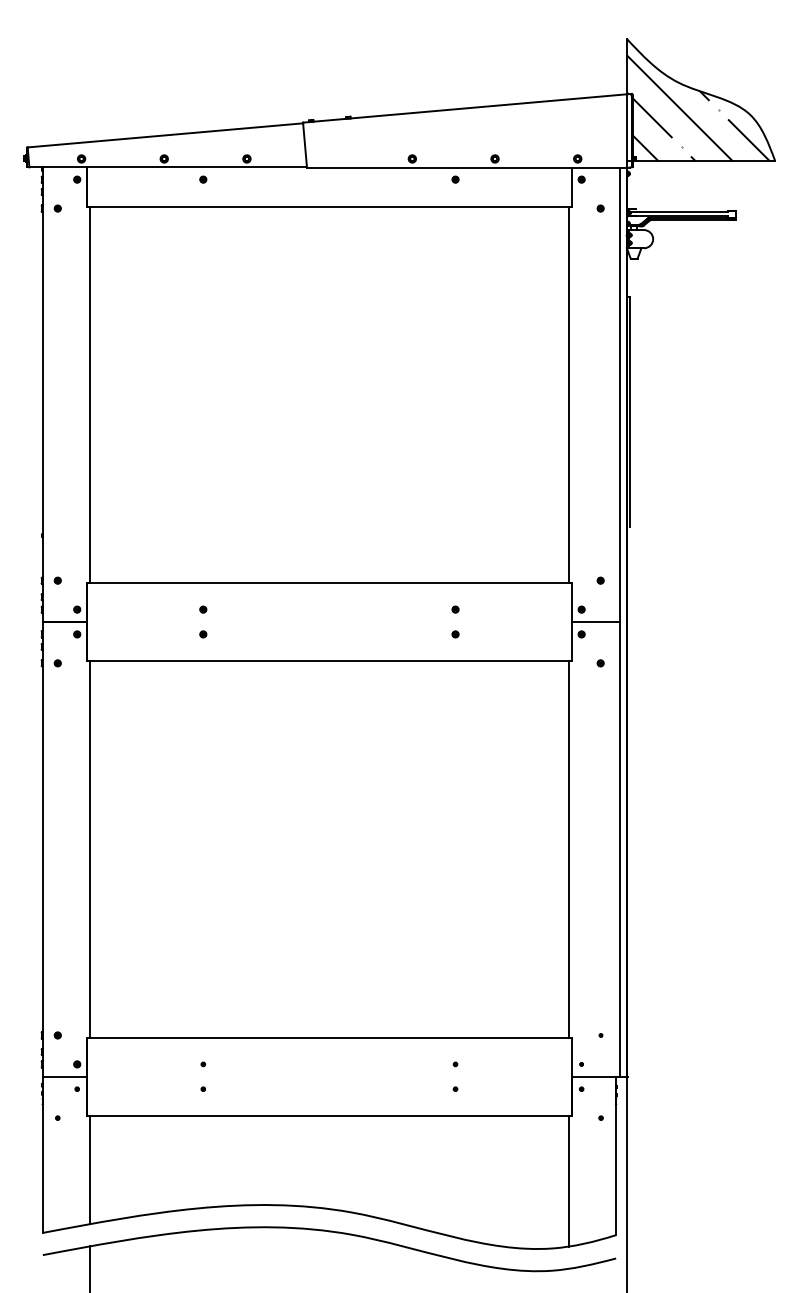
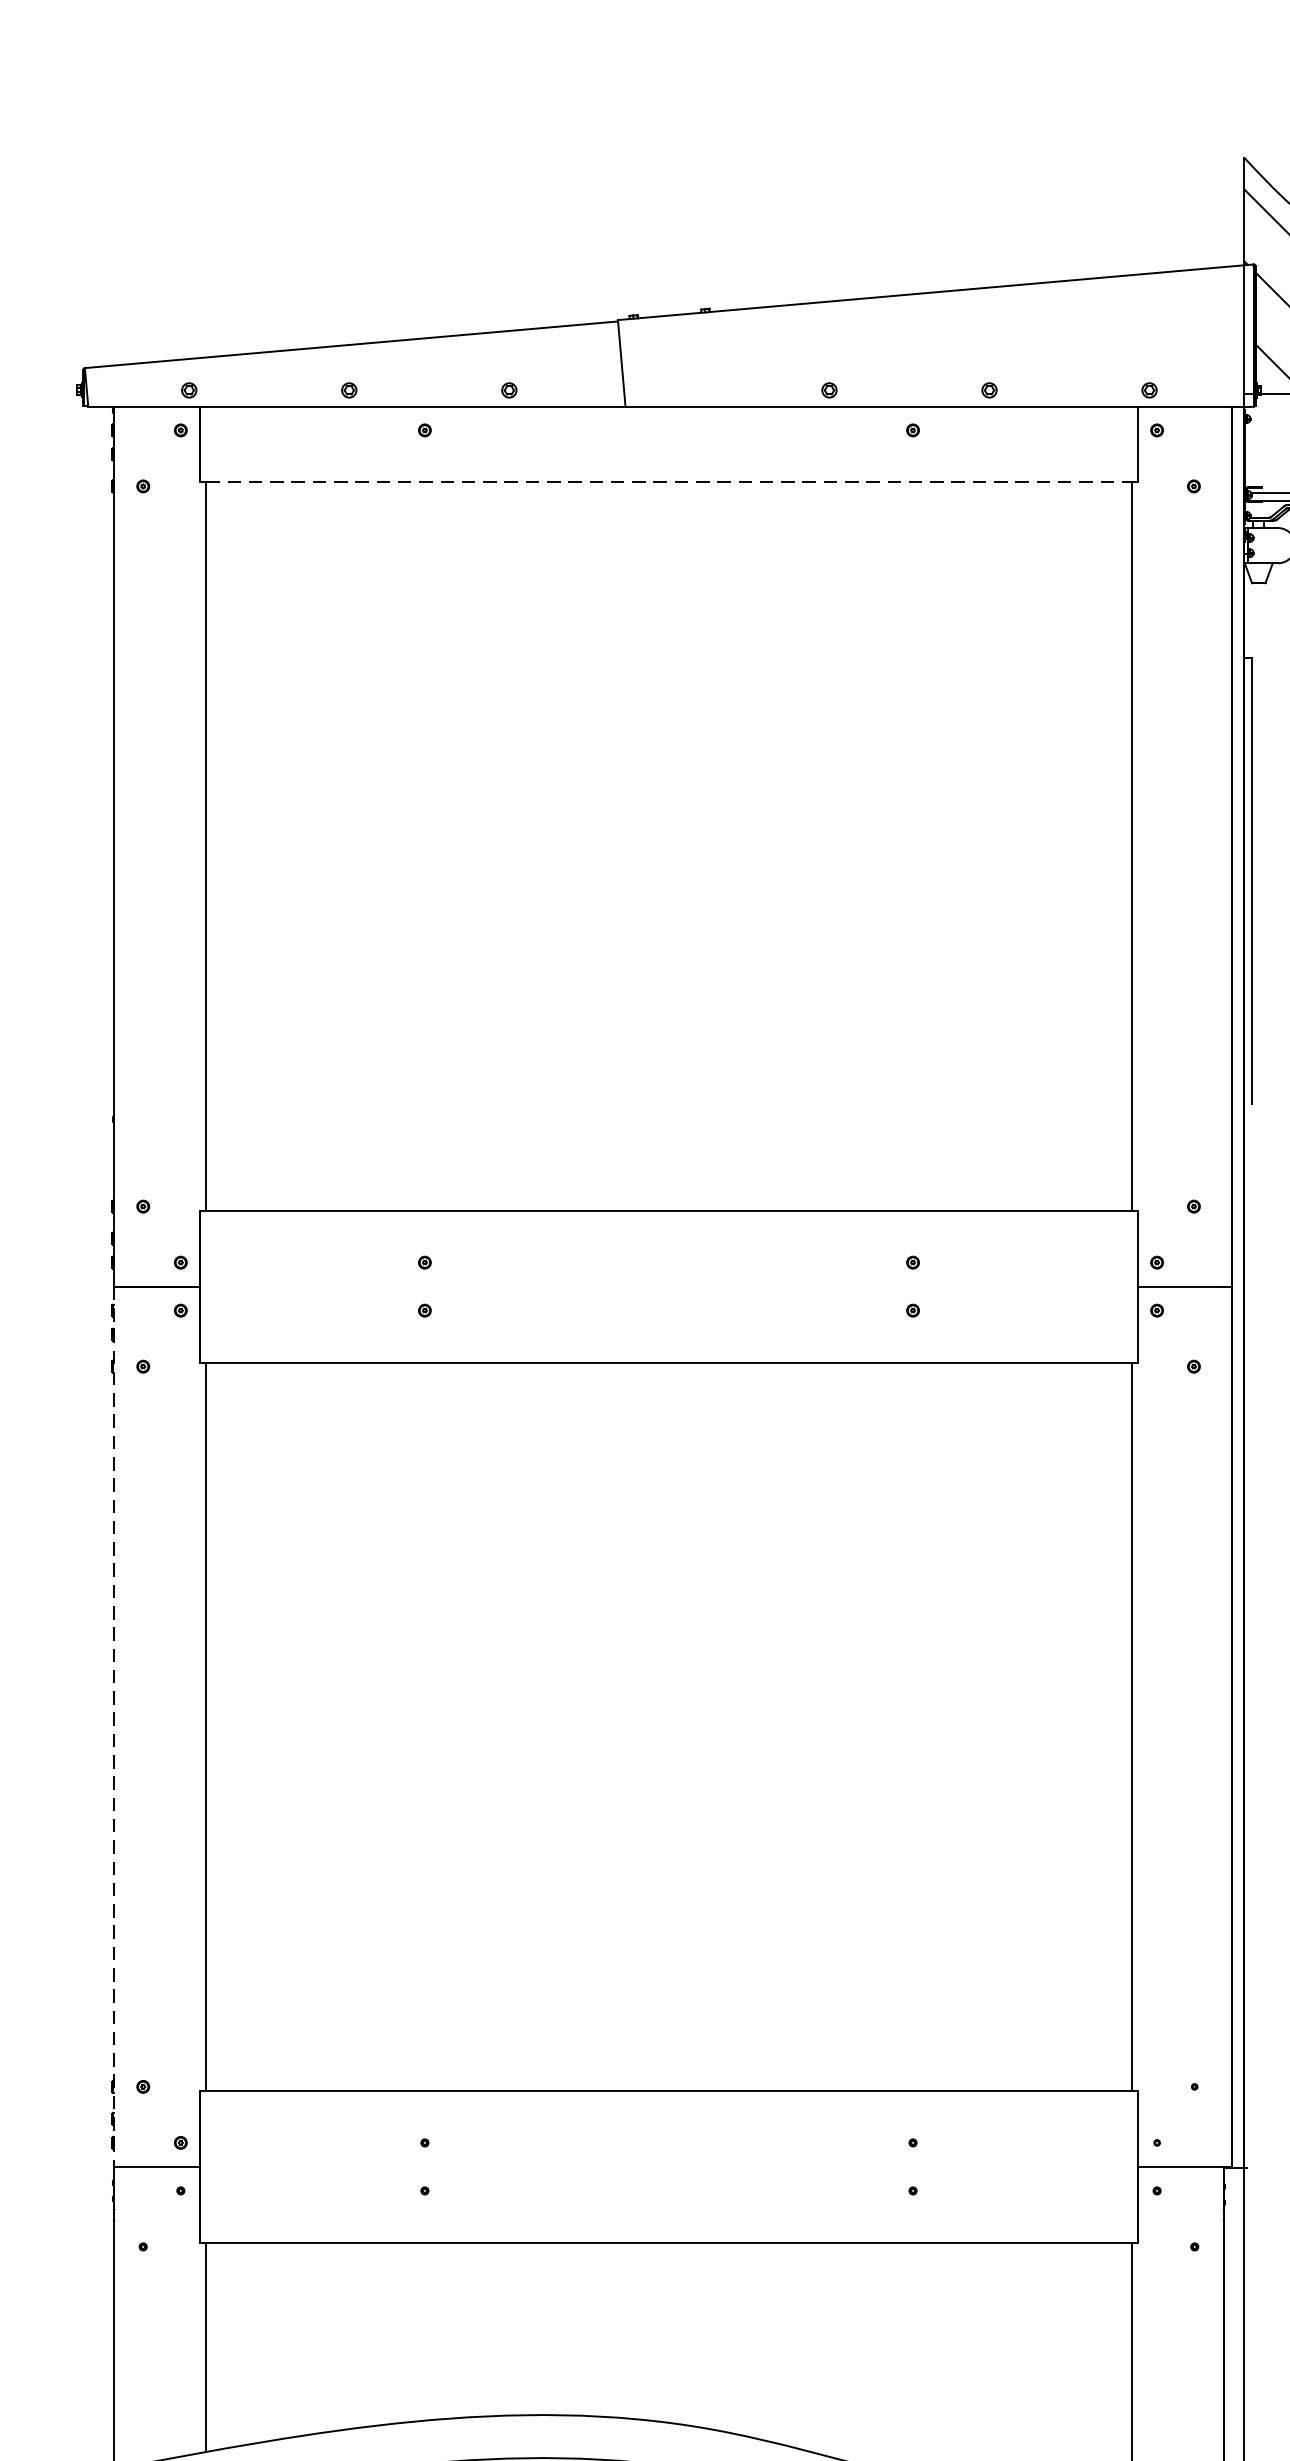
line: (330, 206) -> (671, 482), solid -> dashed
line: (42, 849) -> (113, 1726), solid -> dashed

